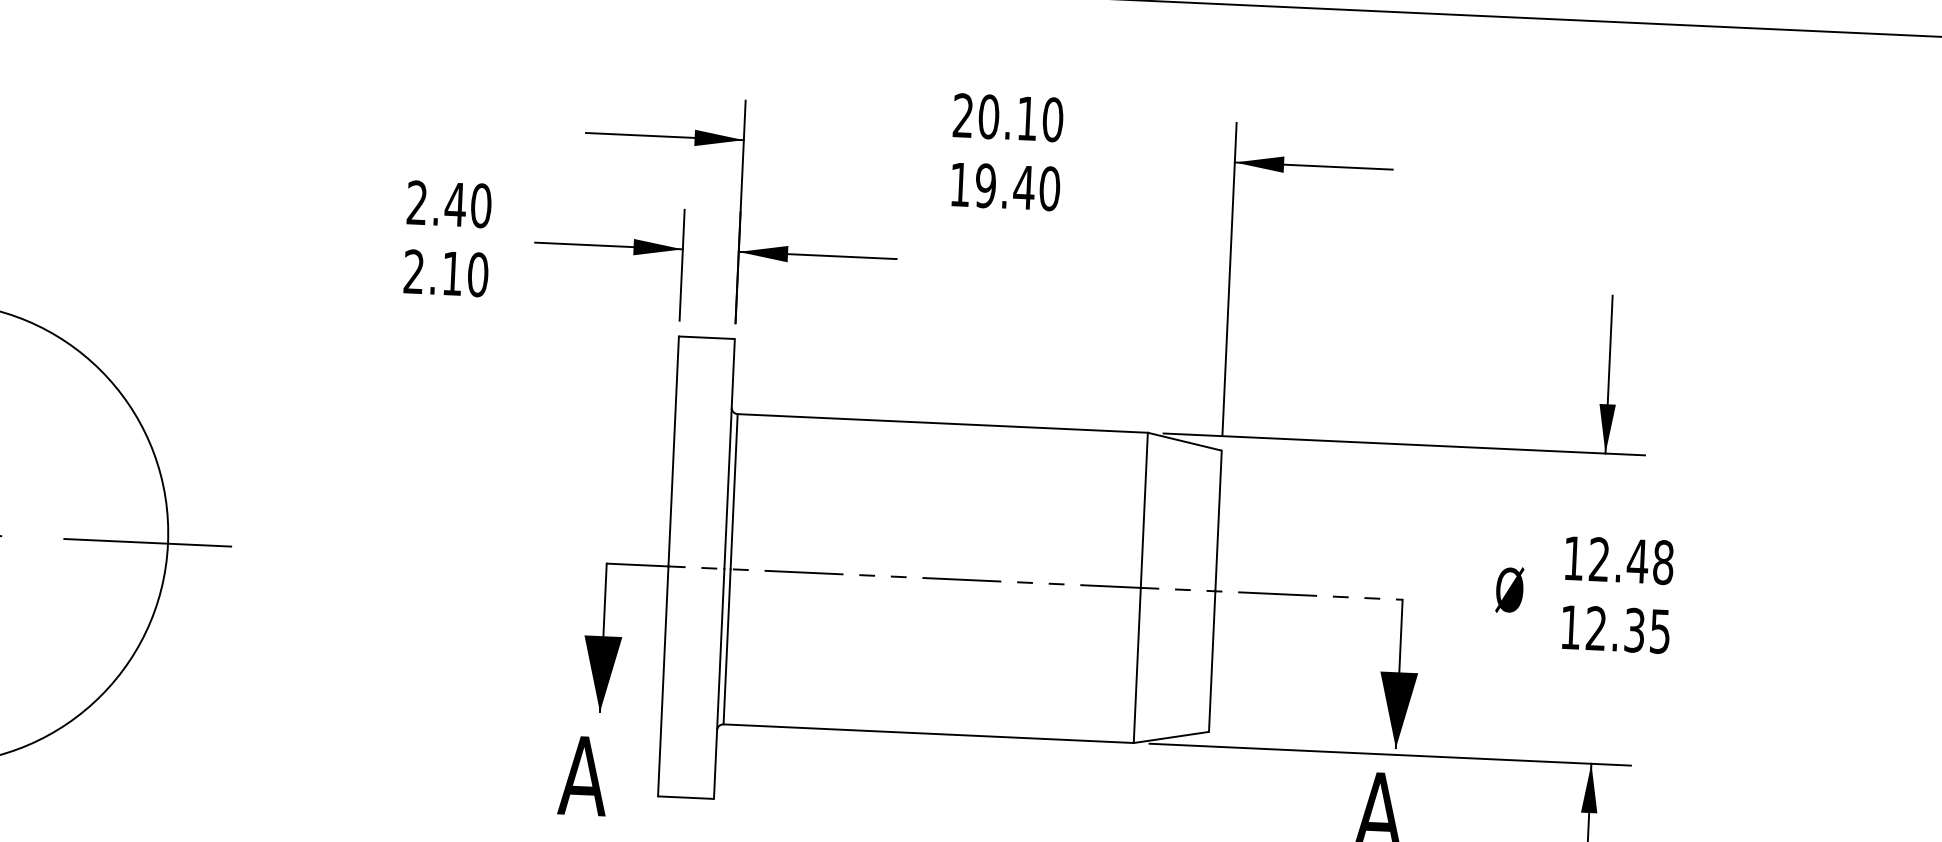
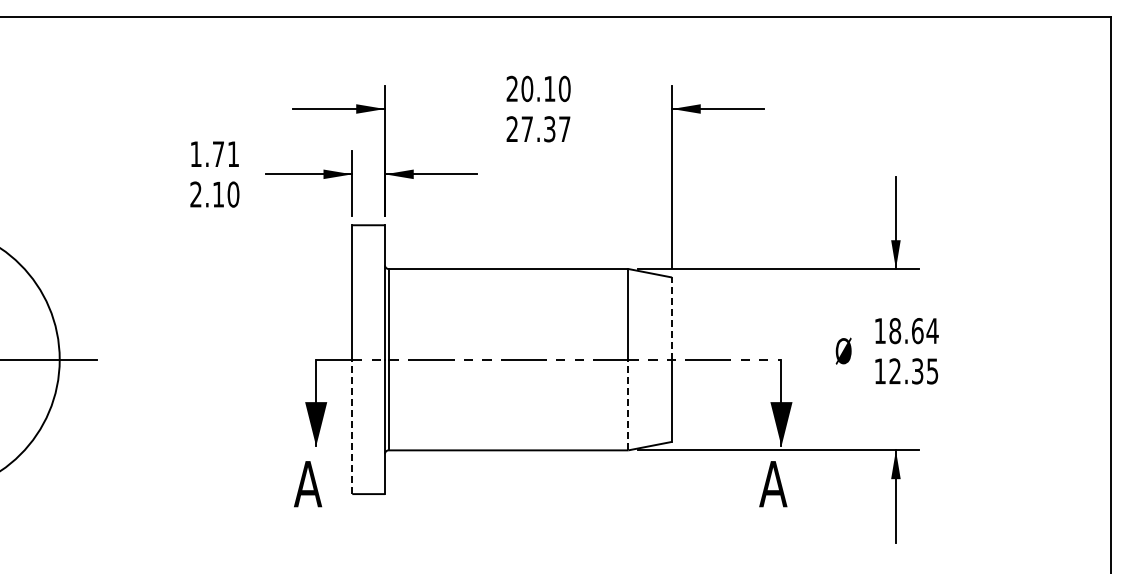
text: (1004, 187) -> (538, 129), 19.40 -> 27.37
text: (448, 204) -> (214, 154), 2.40 -> 1.71
line: (1219, 520) -> (672, 318), solid -> dashed
text: (1630, 561) -> (913, 331), 12.48 -> 18.64
line: (1137, 664) -> (628, 404), solid -> dashed
line: (663, 680) -> (352, 426), solid -> dashed

